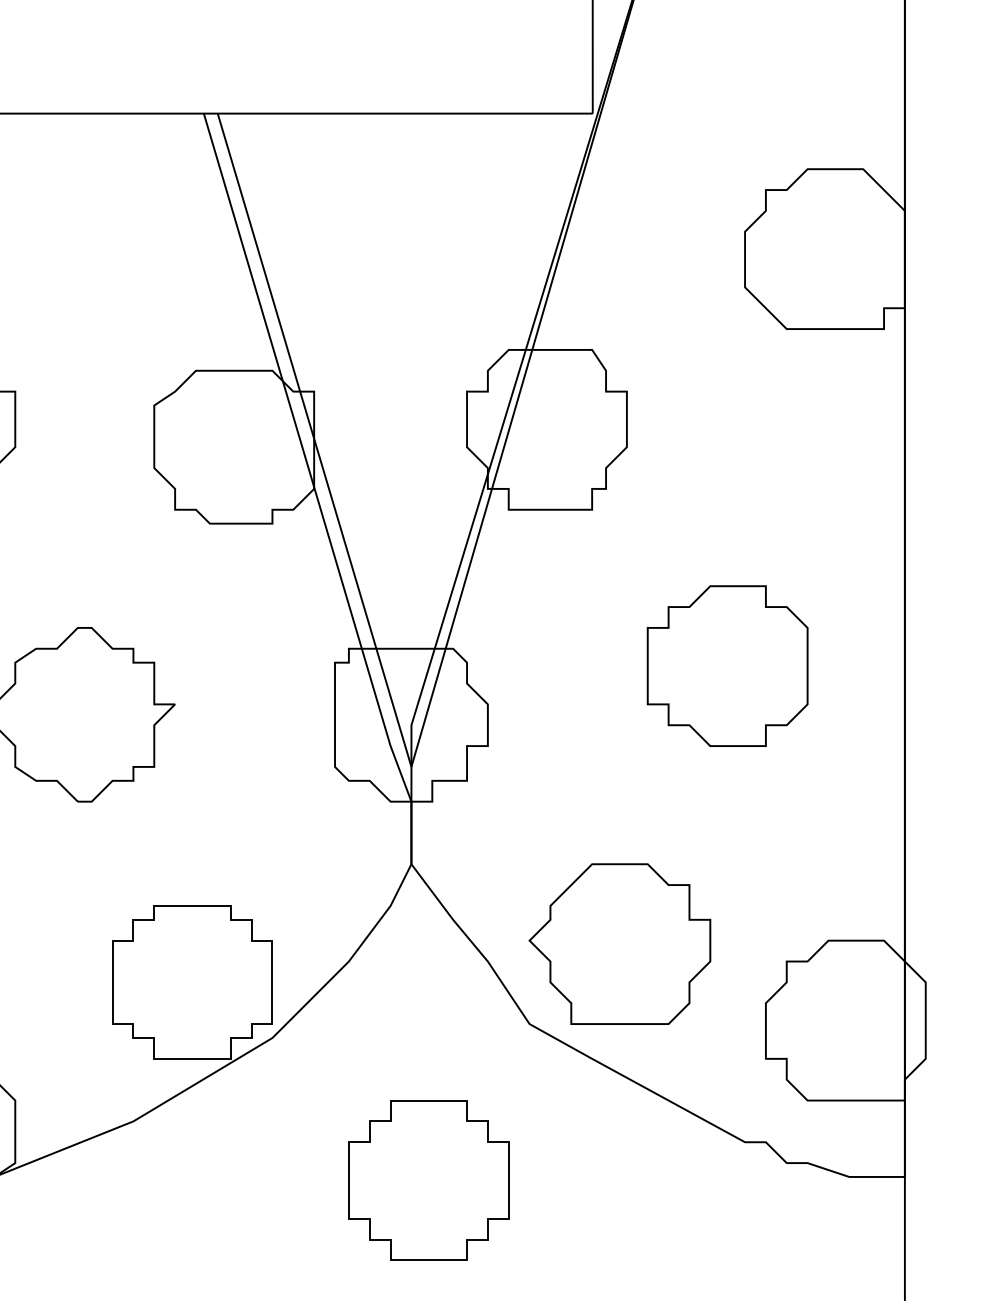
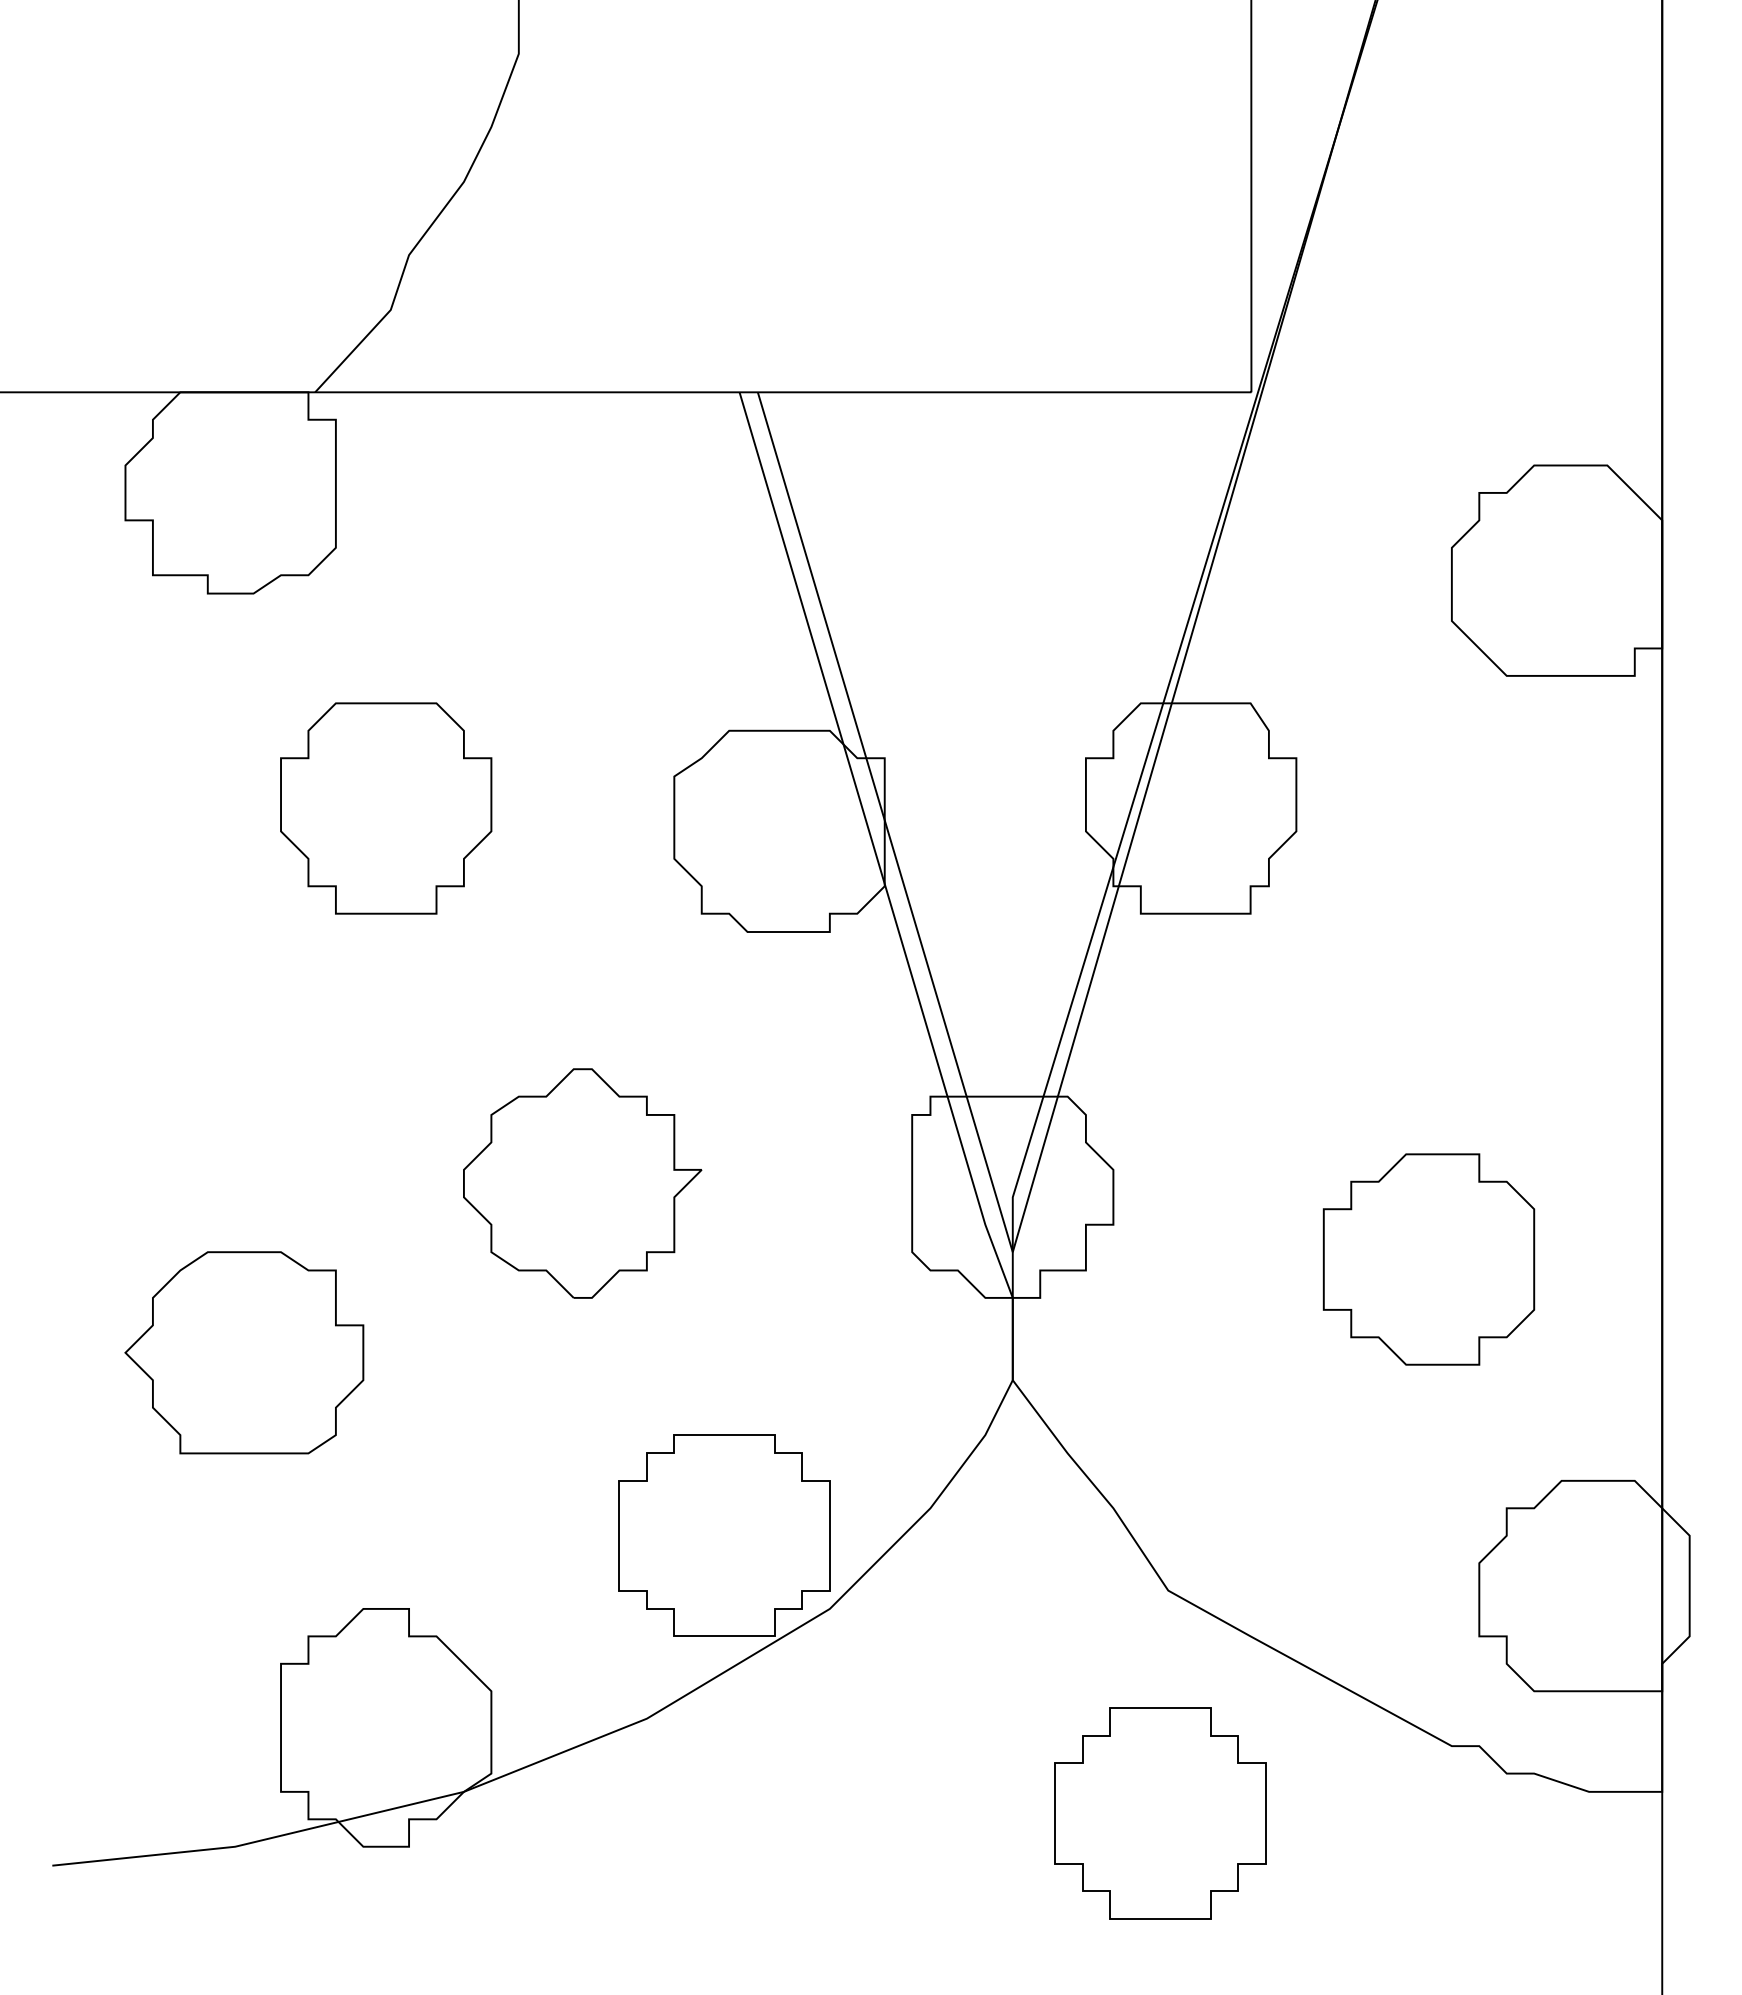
part: (727, 666) -> (1428, 1259), moved
part: (619, 944) -> (1286, 1485), removed
part: (428, 1180) -> (1160, 1813), moved

